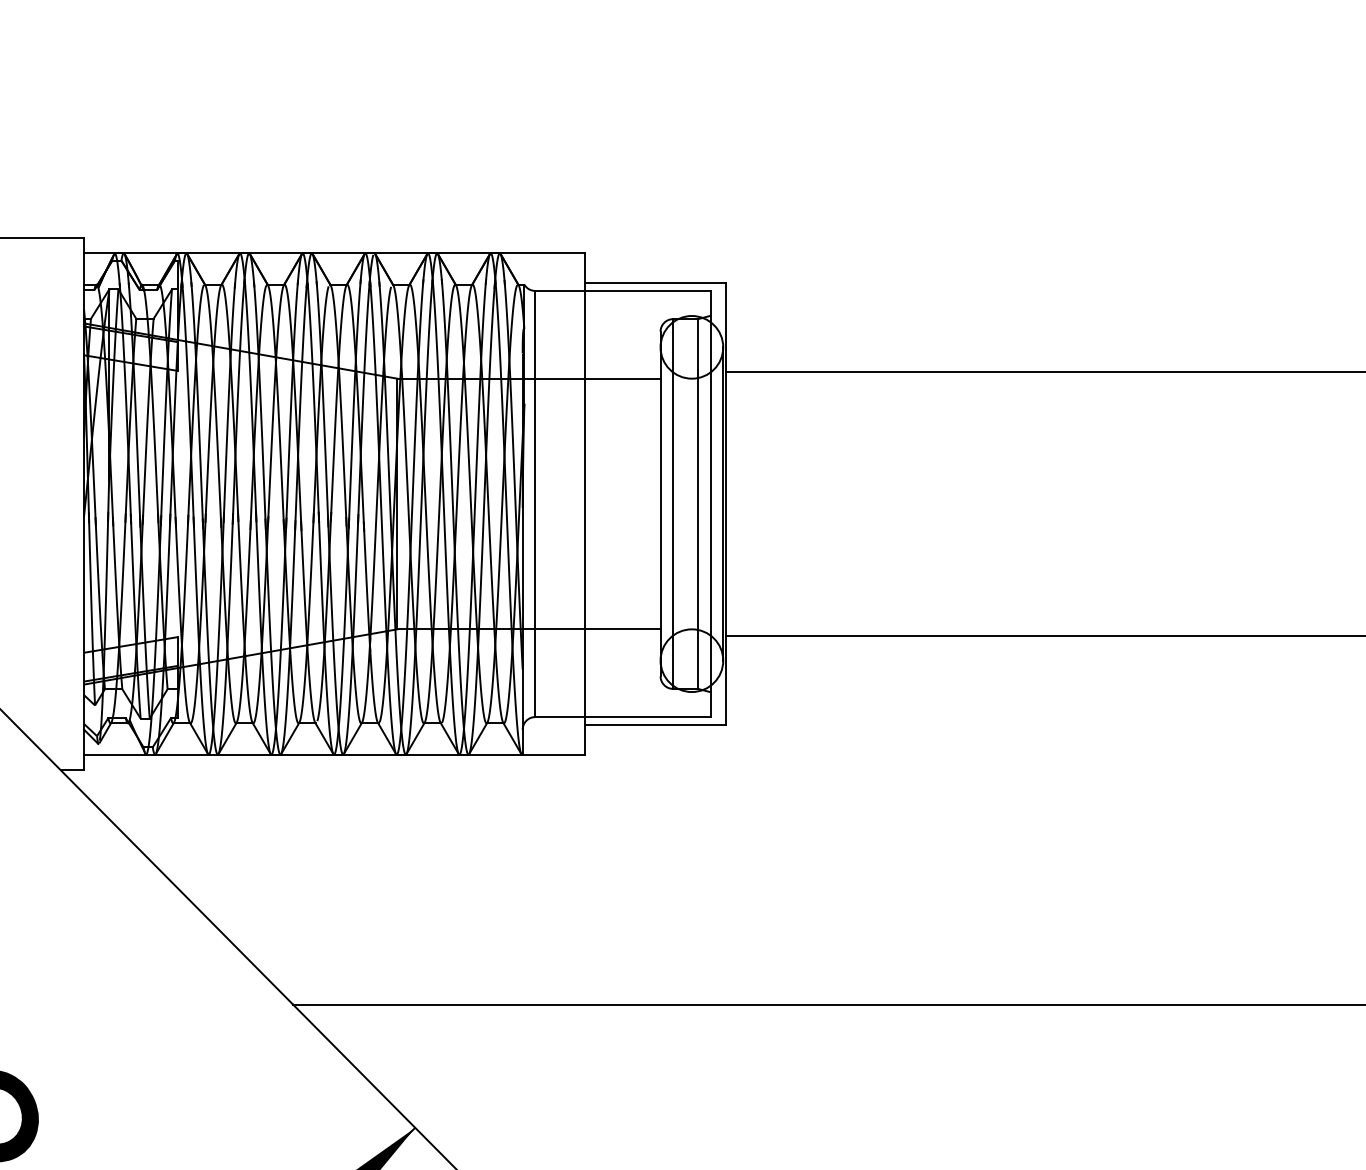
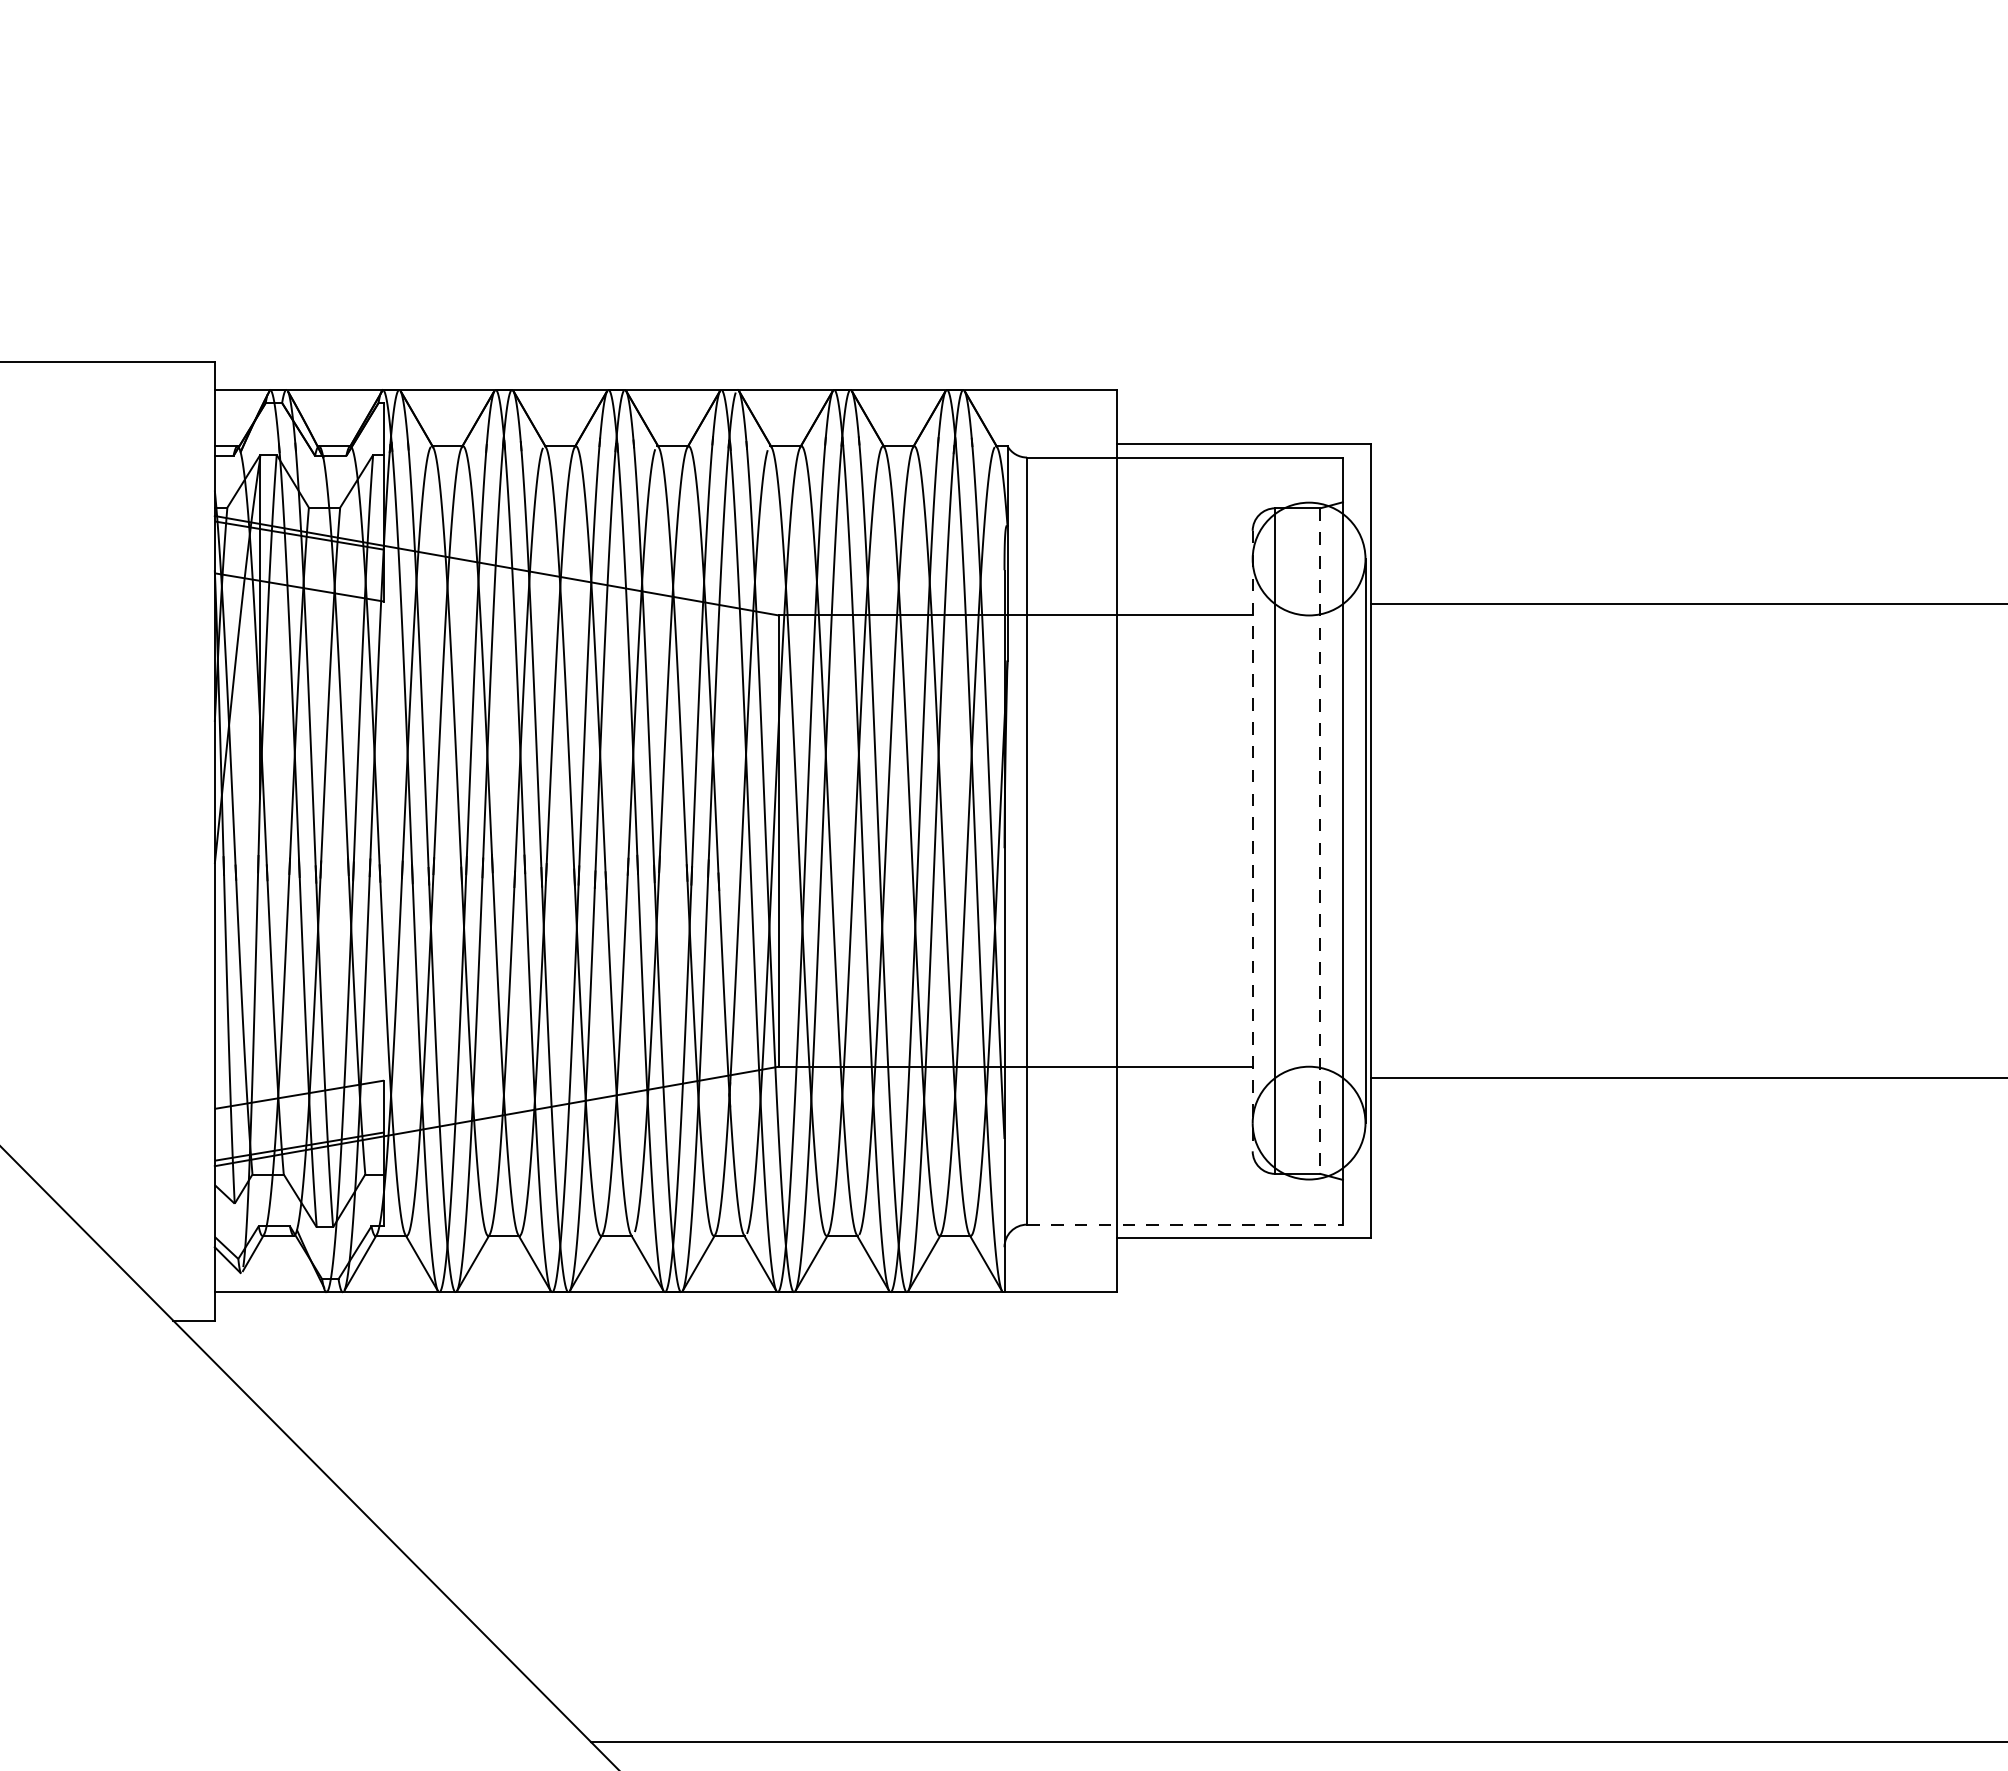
line: (660, 504) -> (1252, 841), solid -> dashed
line: (698, 504) -> (1320, 841), solid -> dashed
line: (622, 717) -> (1184, 1225), solid -> dashed

